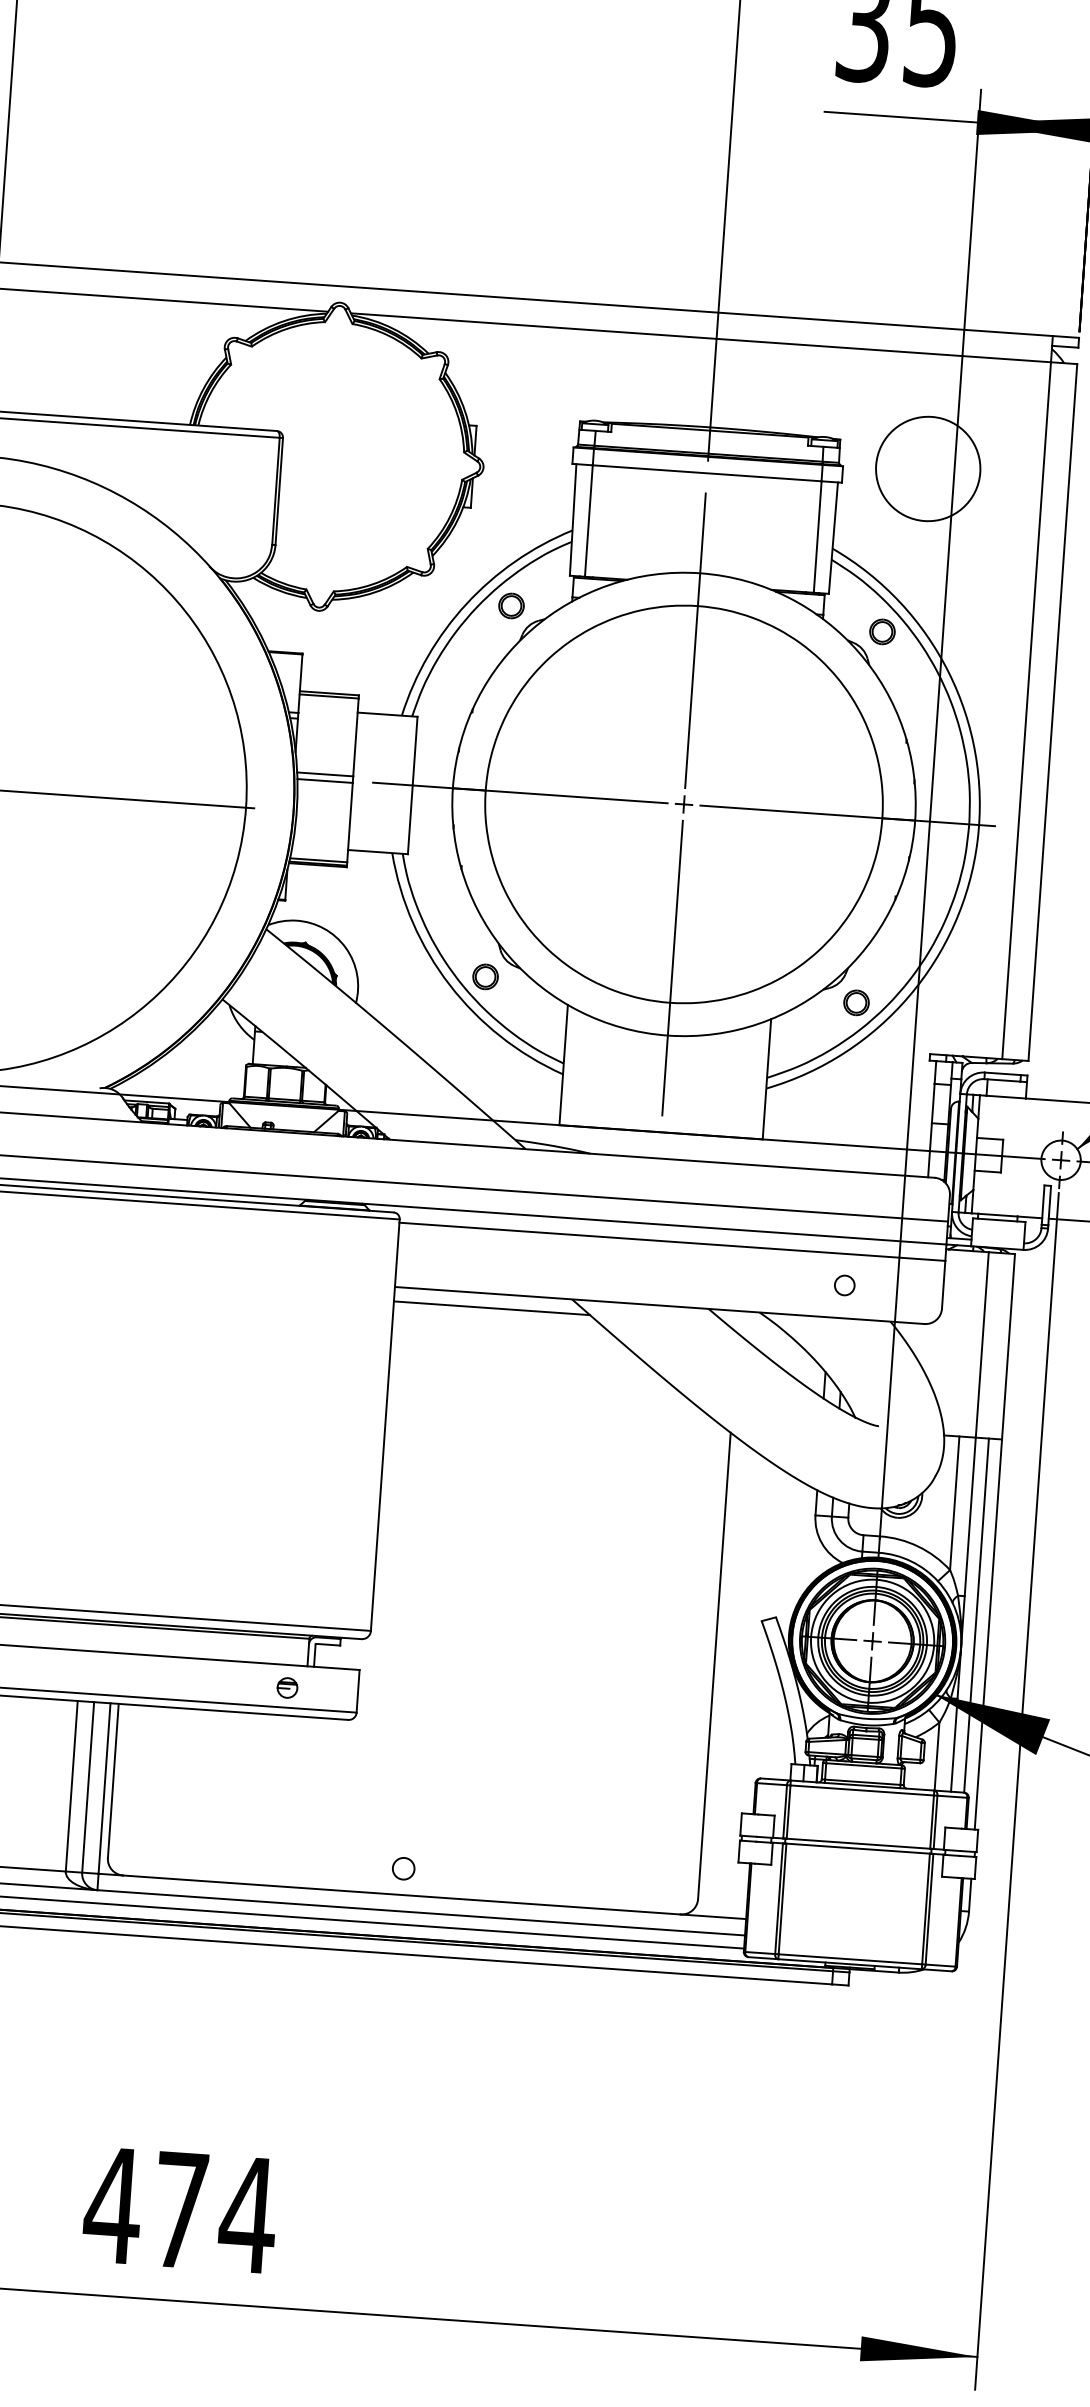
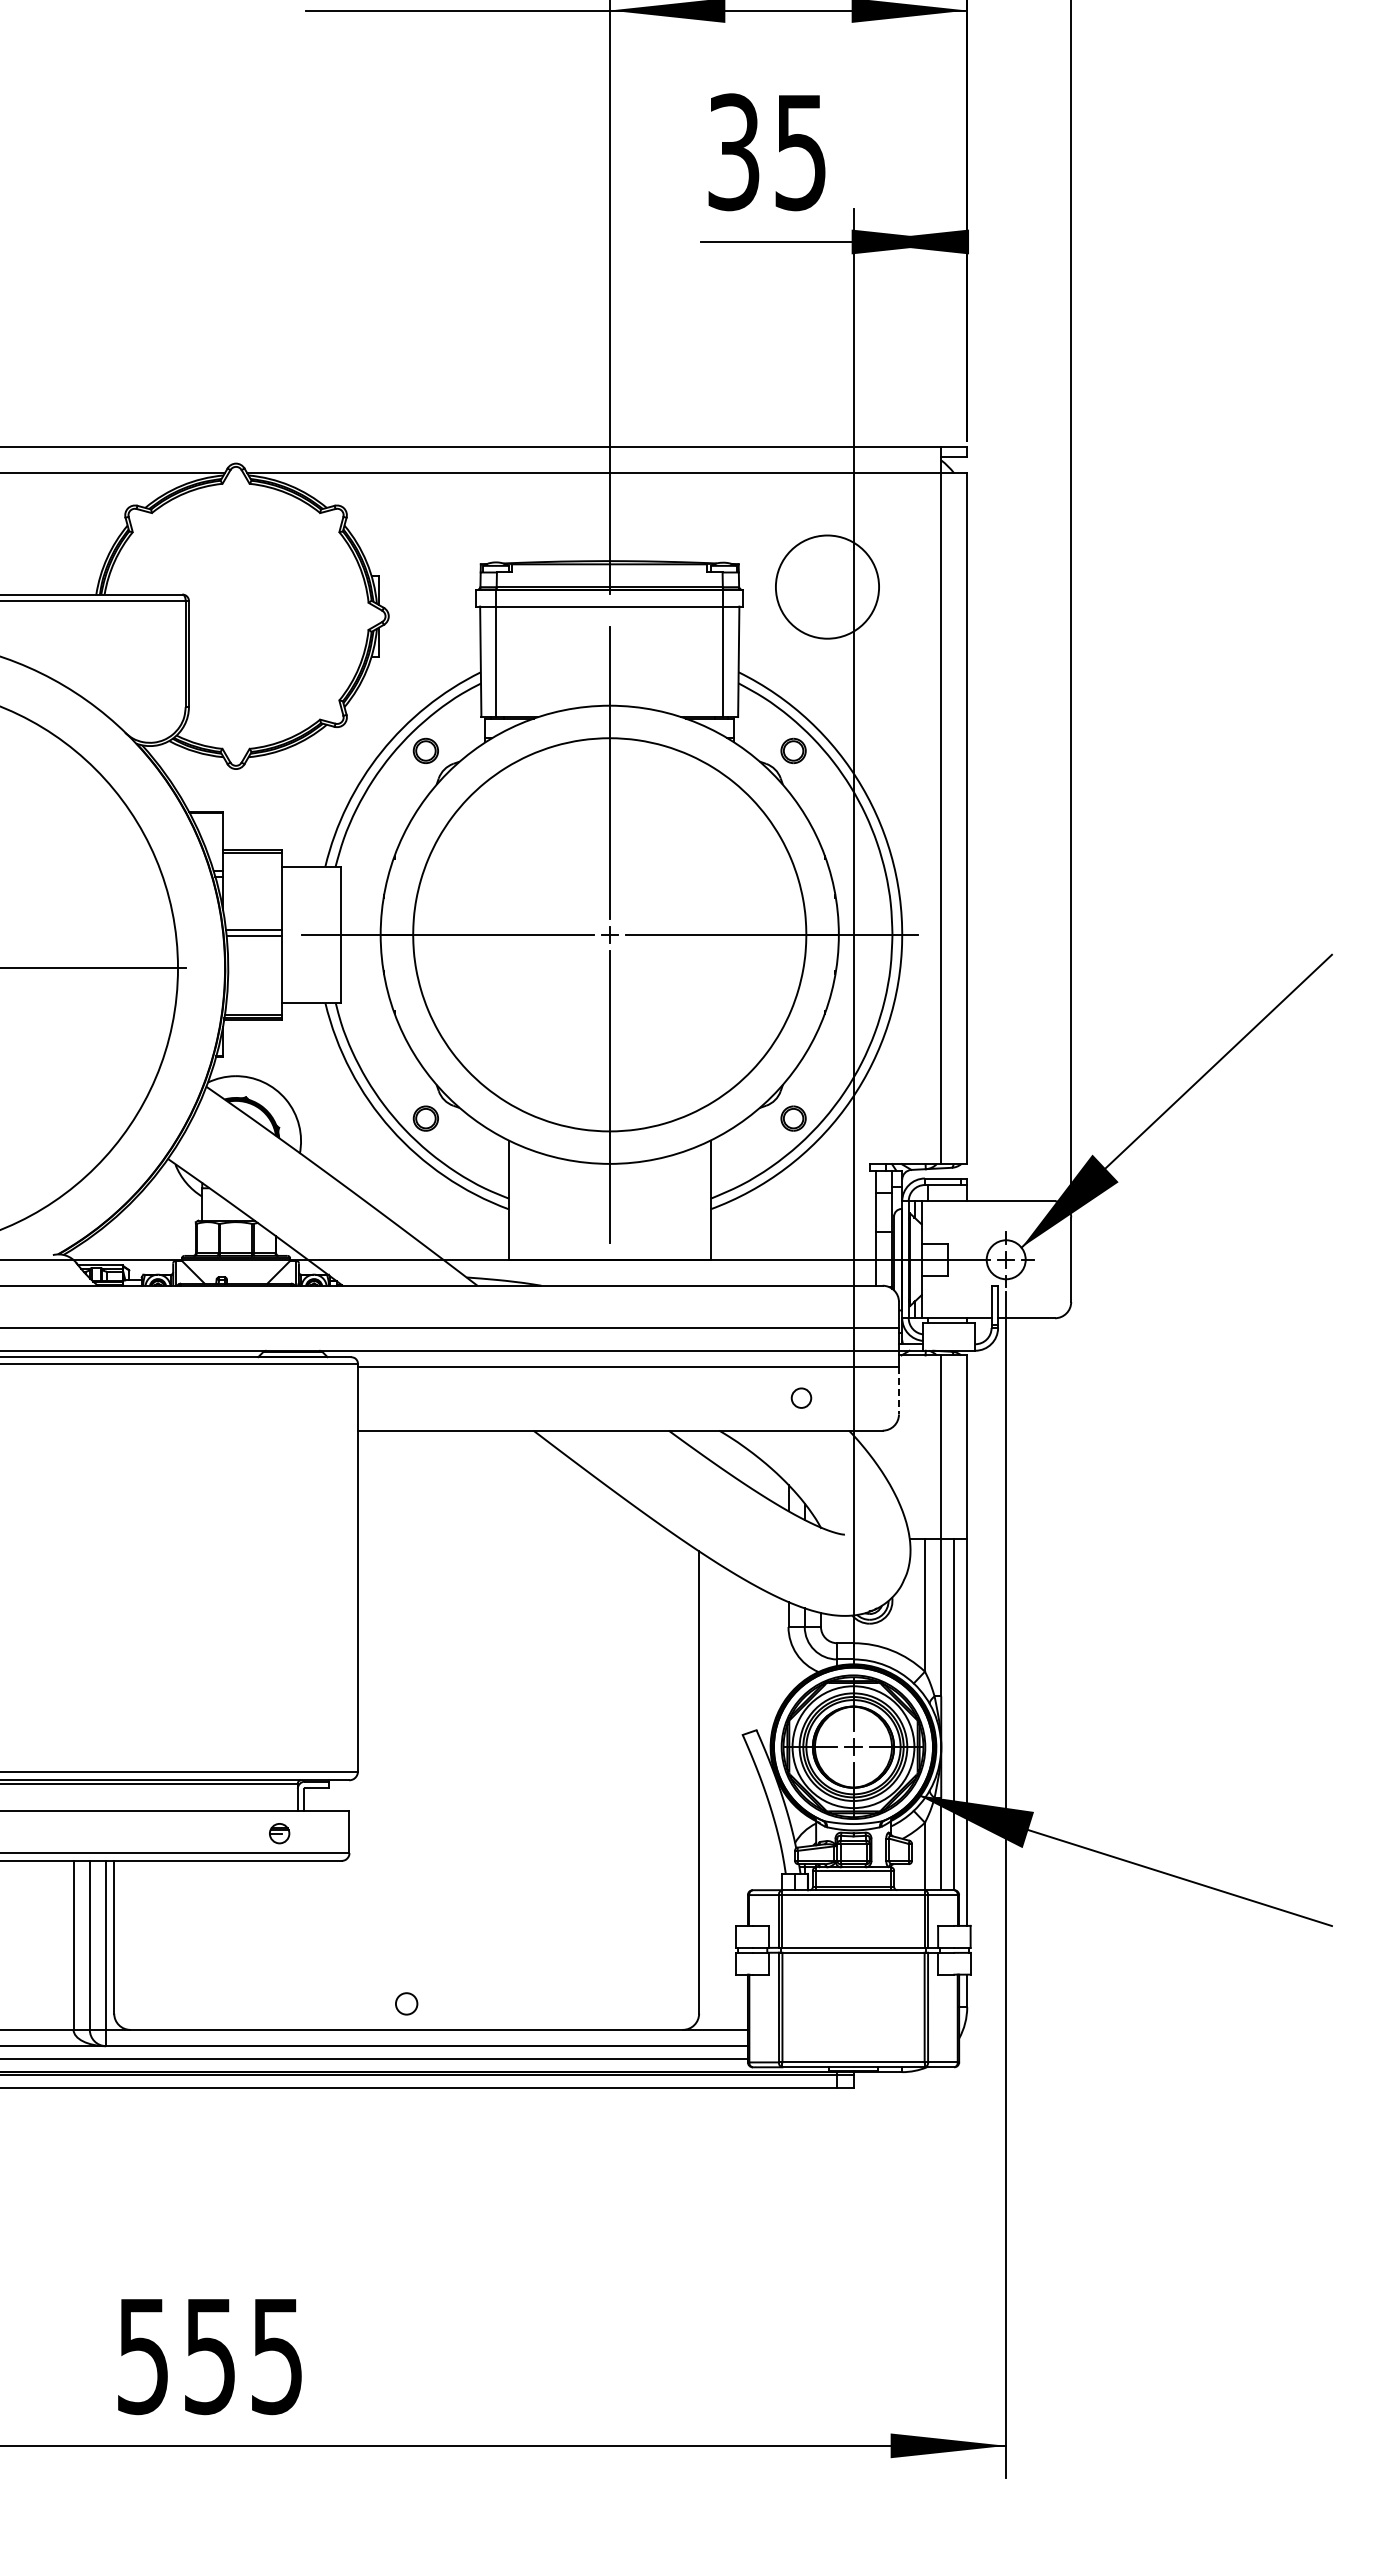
line: (943, 1284) -> (898, 1390), solid -> dashed
line: (491, 1307) -> (454, 1444), removed
text: (179, 2211) -> (209, 2357), 474 -> 555

